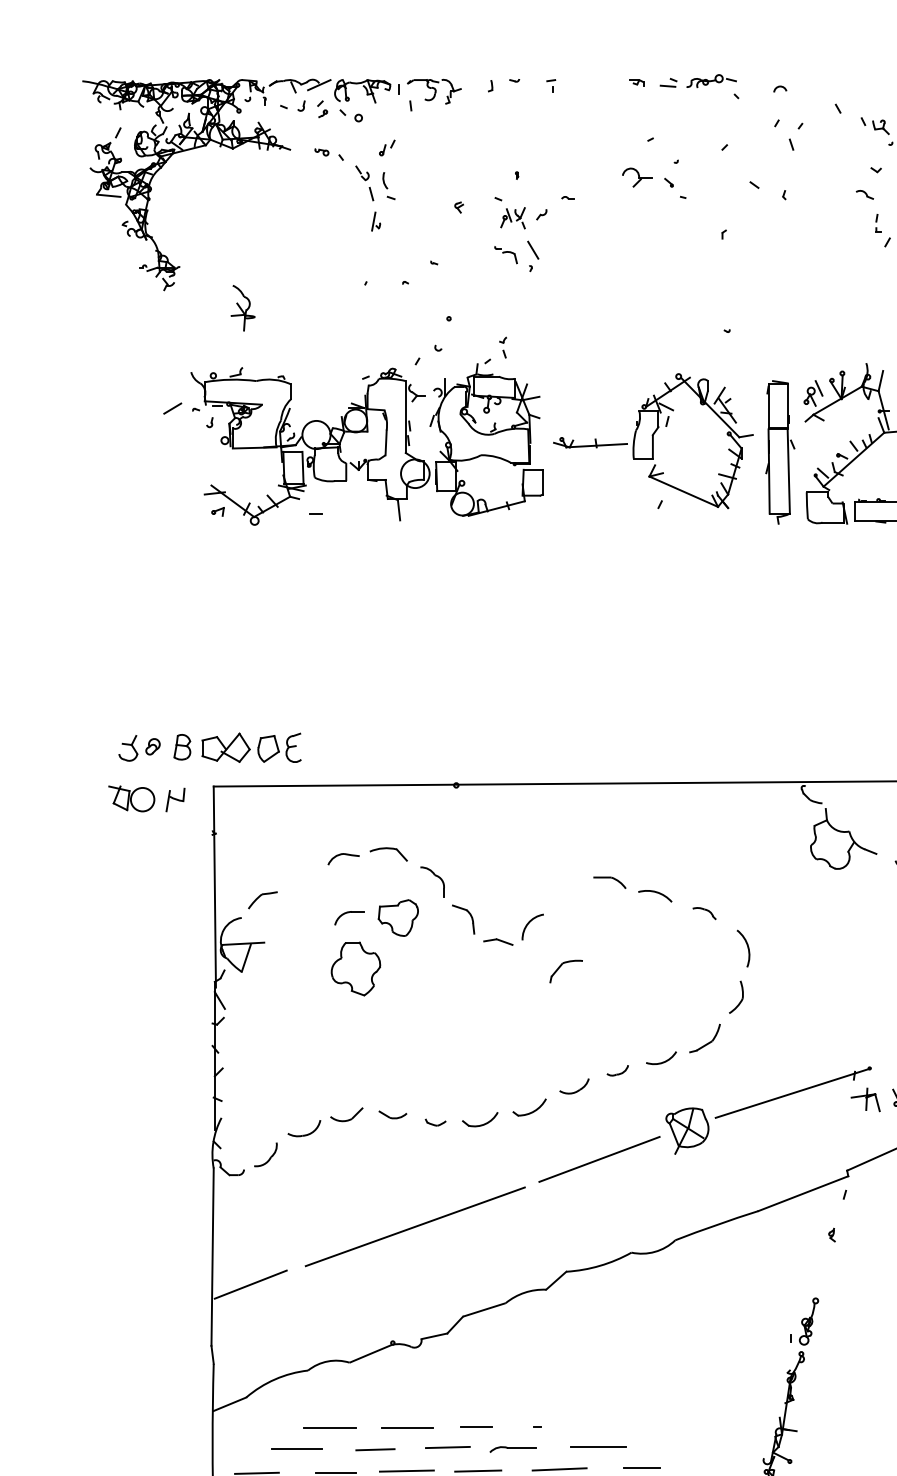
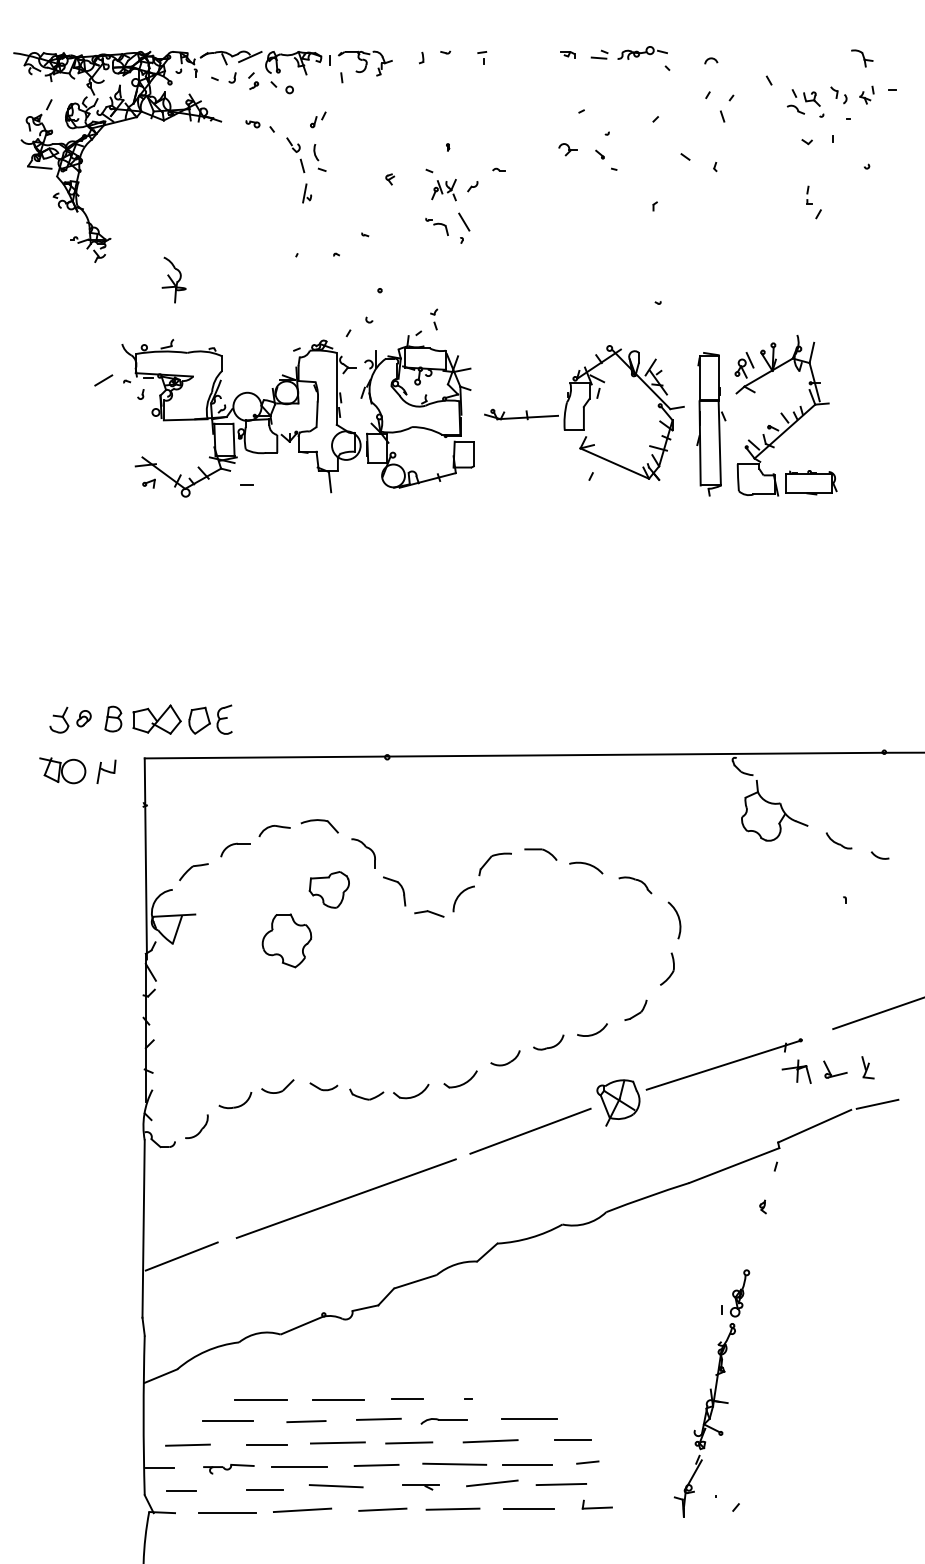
part: (636, 177) -> (567, 149), size x0.62
part: (864, 194) -> (795, 109), moved
part: (704, 913) -> (635, 885), size x1.43
part: (349, 917) -> (235, 849), moved
part: (561, 966) -> (490, 859), moved
part: (704, 1037) -> (635, 1009), size x0.71
part: (617, 1070) -> (548, 1042), size x1.43
part: (435, 1122) -> (366, 1094), size x1.67

